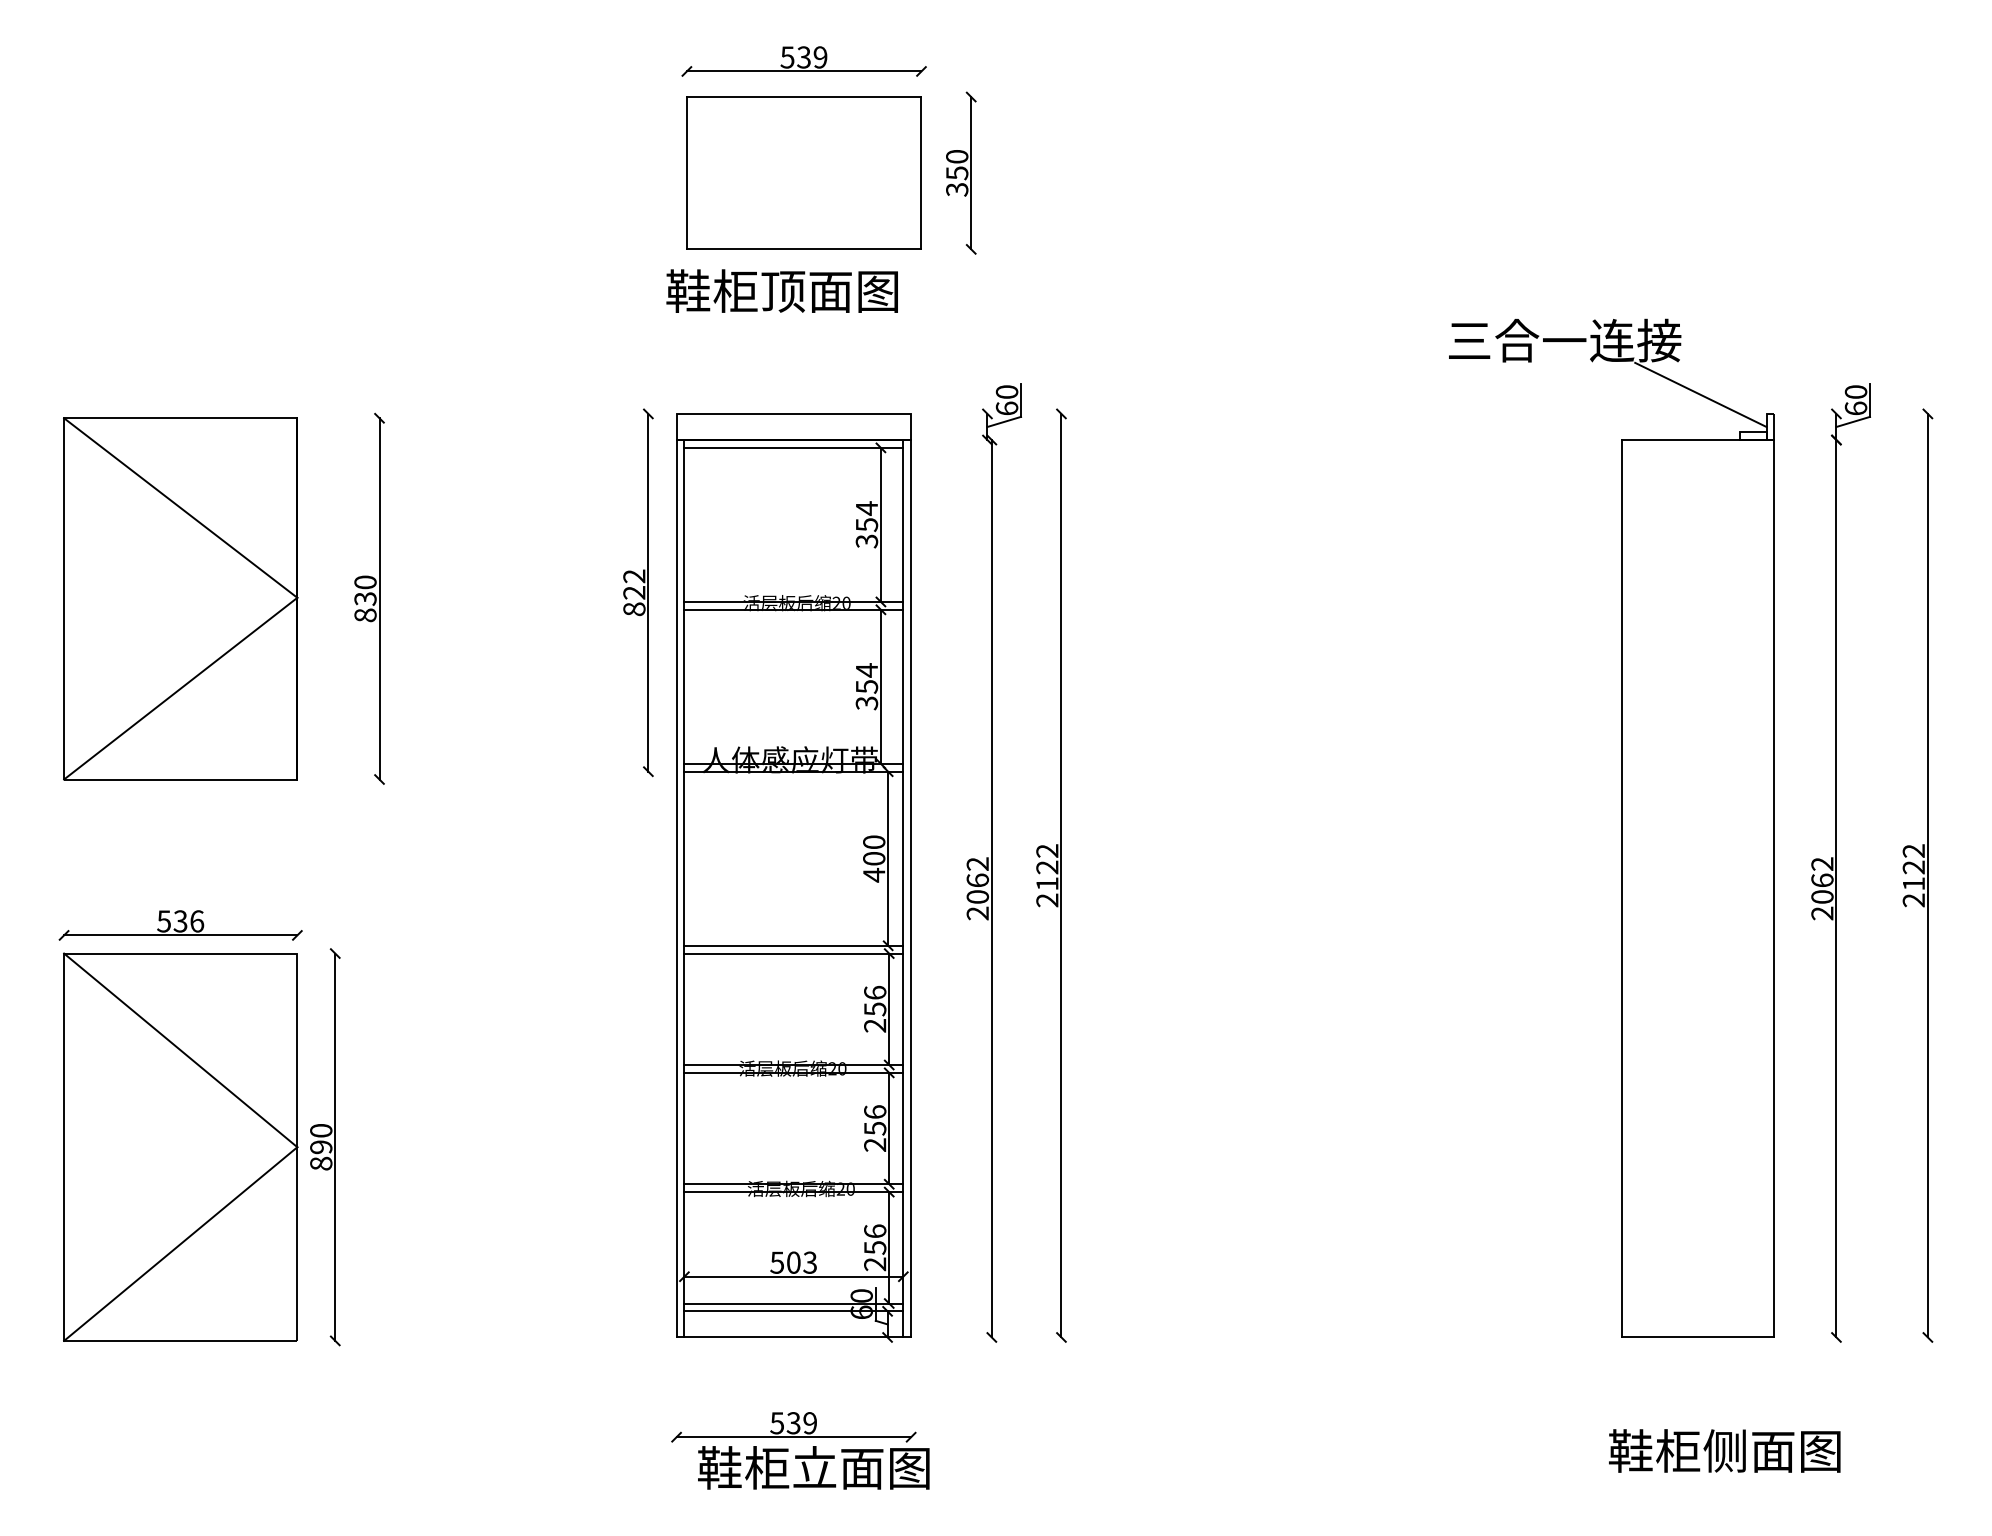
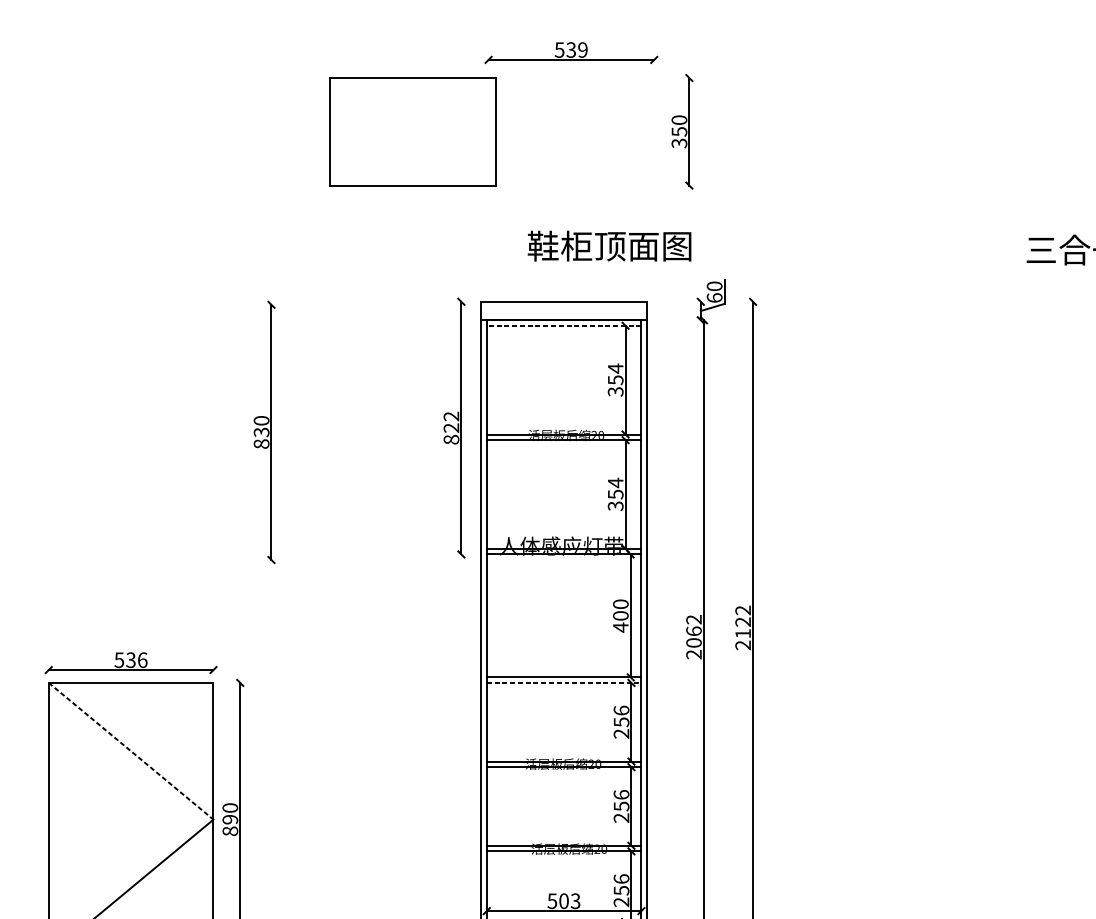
part: (803, 172) -> (412, 131), moved
text: (781, 290) -> (609, 245), moved
line: (793, 447) -> (563, 325), solid -> dashed
part: (180, 598) -> (130, 432), removed
line: (794, 953) -> (564, 682), solid -> dashed
line: (180, 1050) -> (130, 751), solid -> dashed

